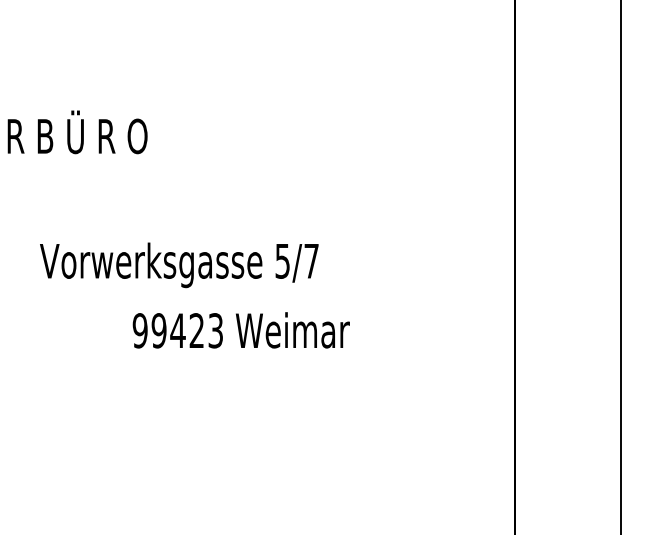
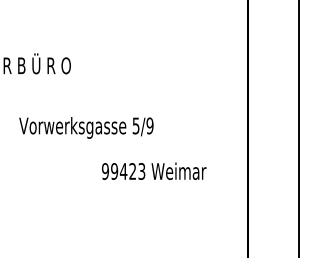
text: (310, 260) -> (149, 125), 5/7 -> 5/9
text: (241, 328) -> (154, 170), moved

